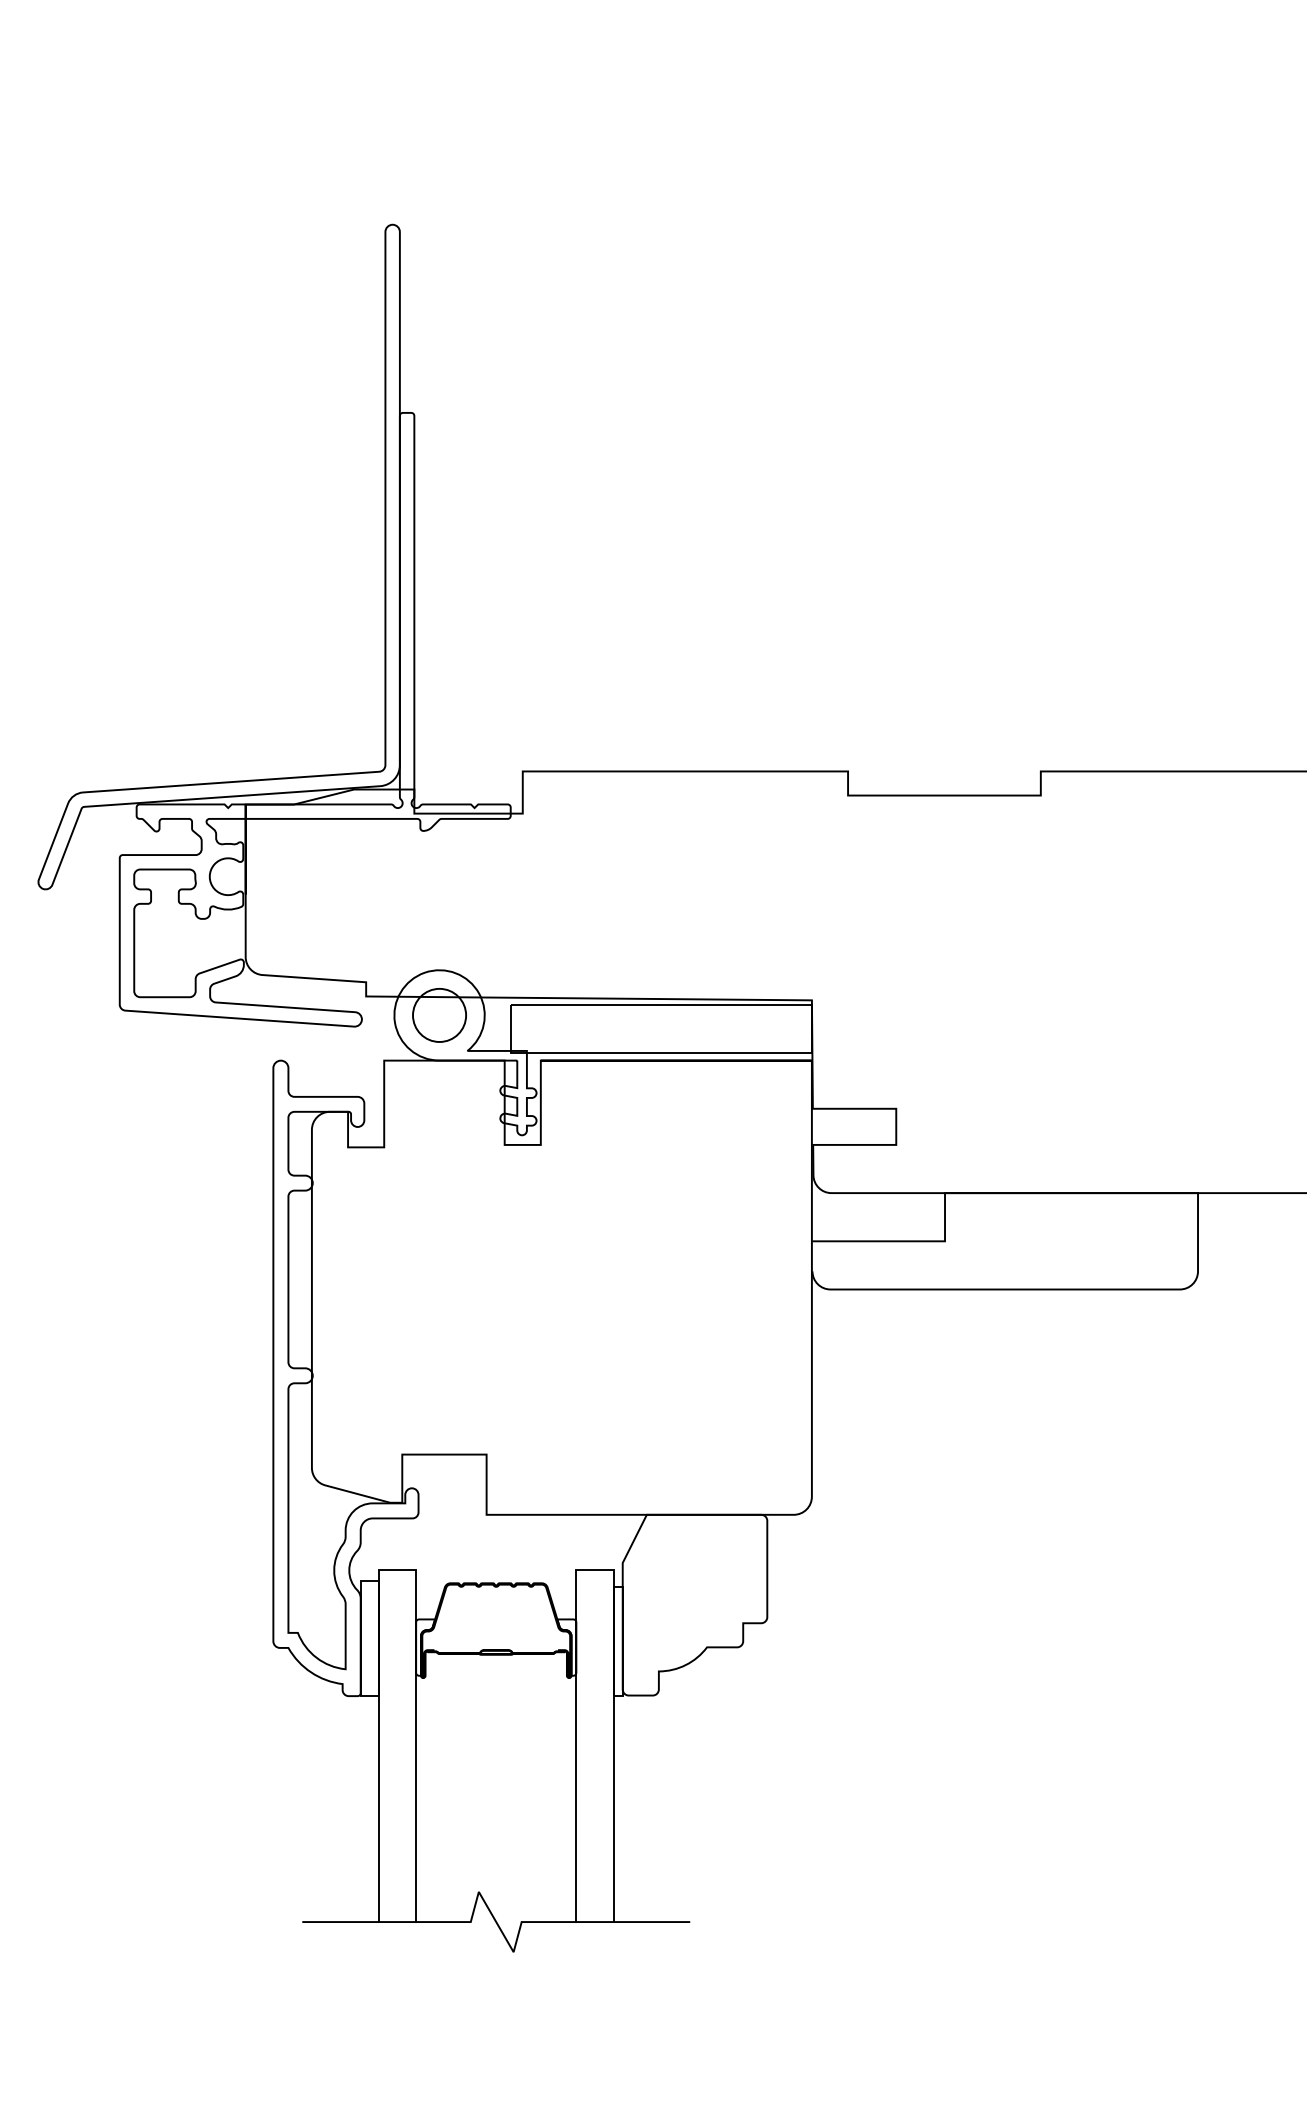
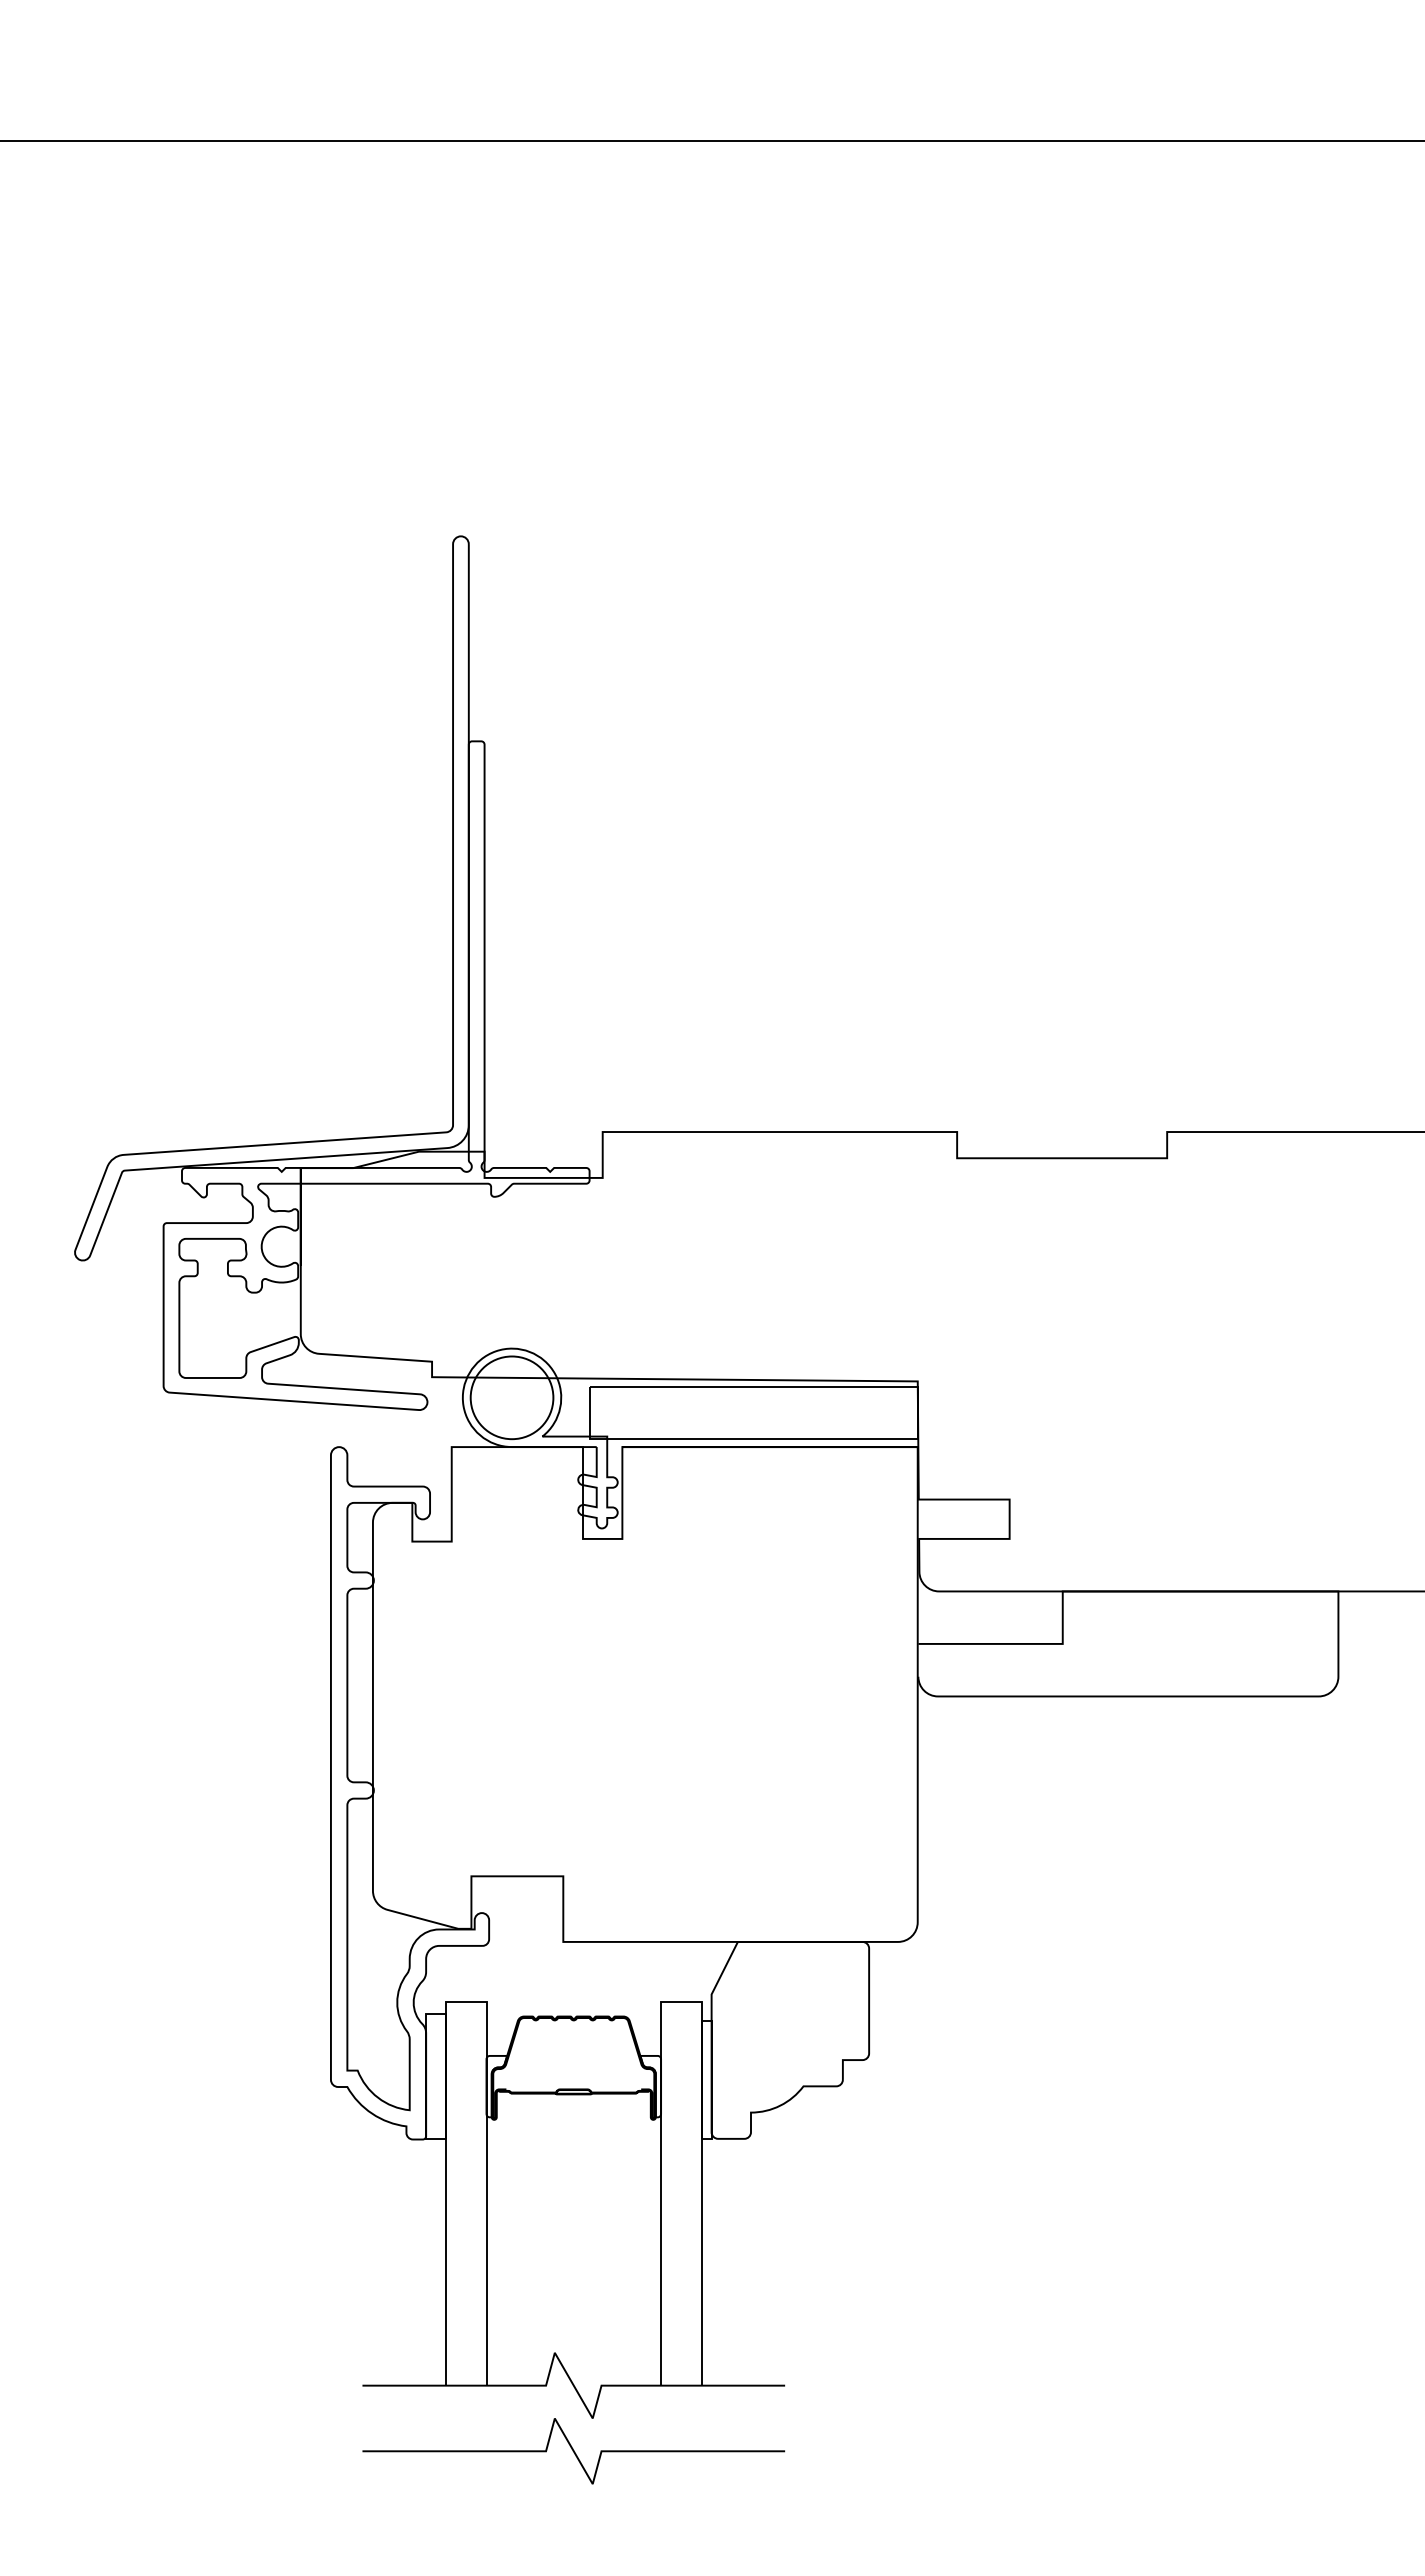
circle: (439, 1015) -> (511, 1397), size x1.43
curve: (495, 1982) -> (573, 2451), added

